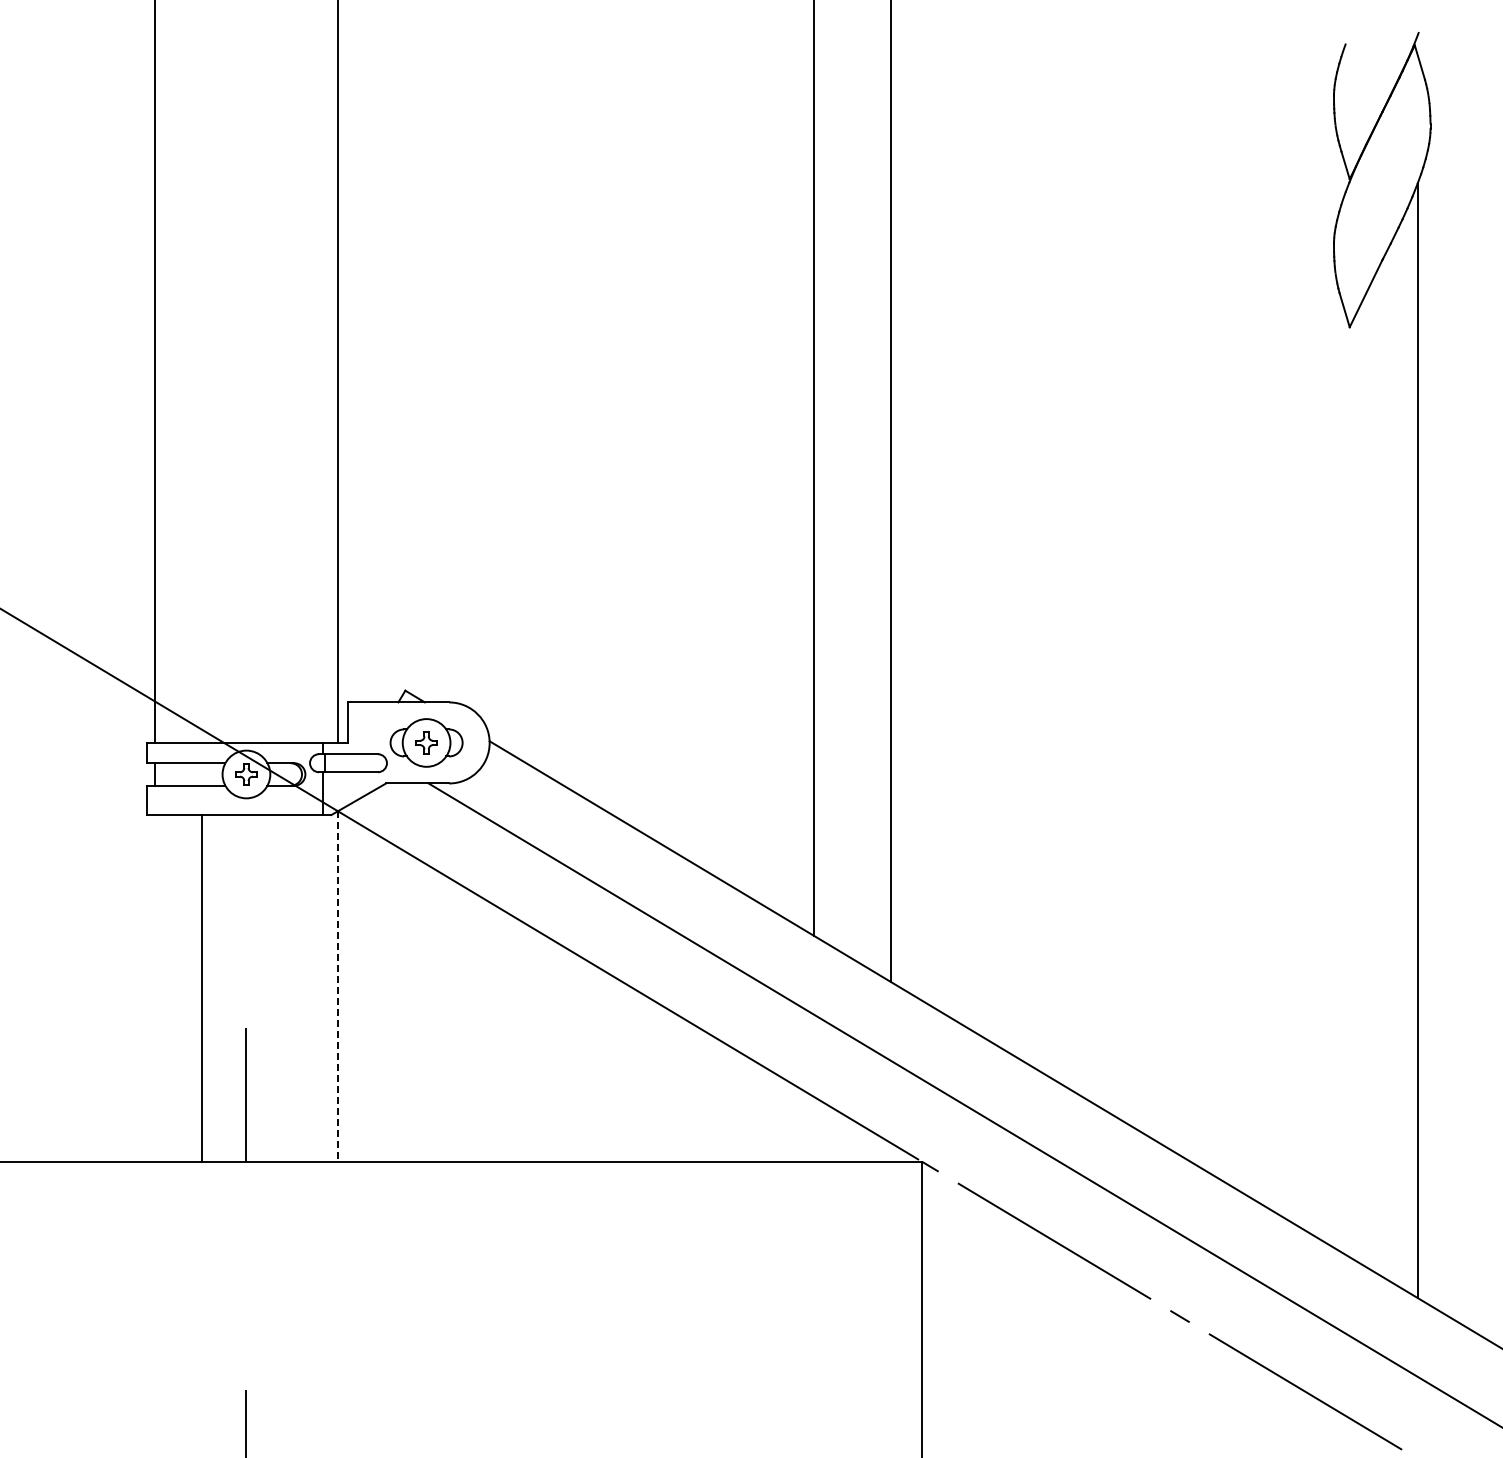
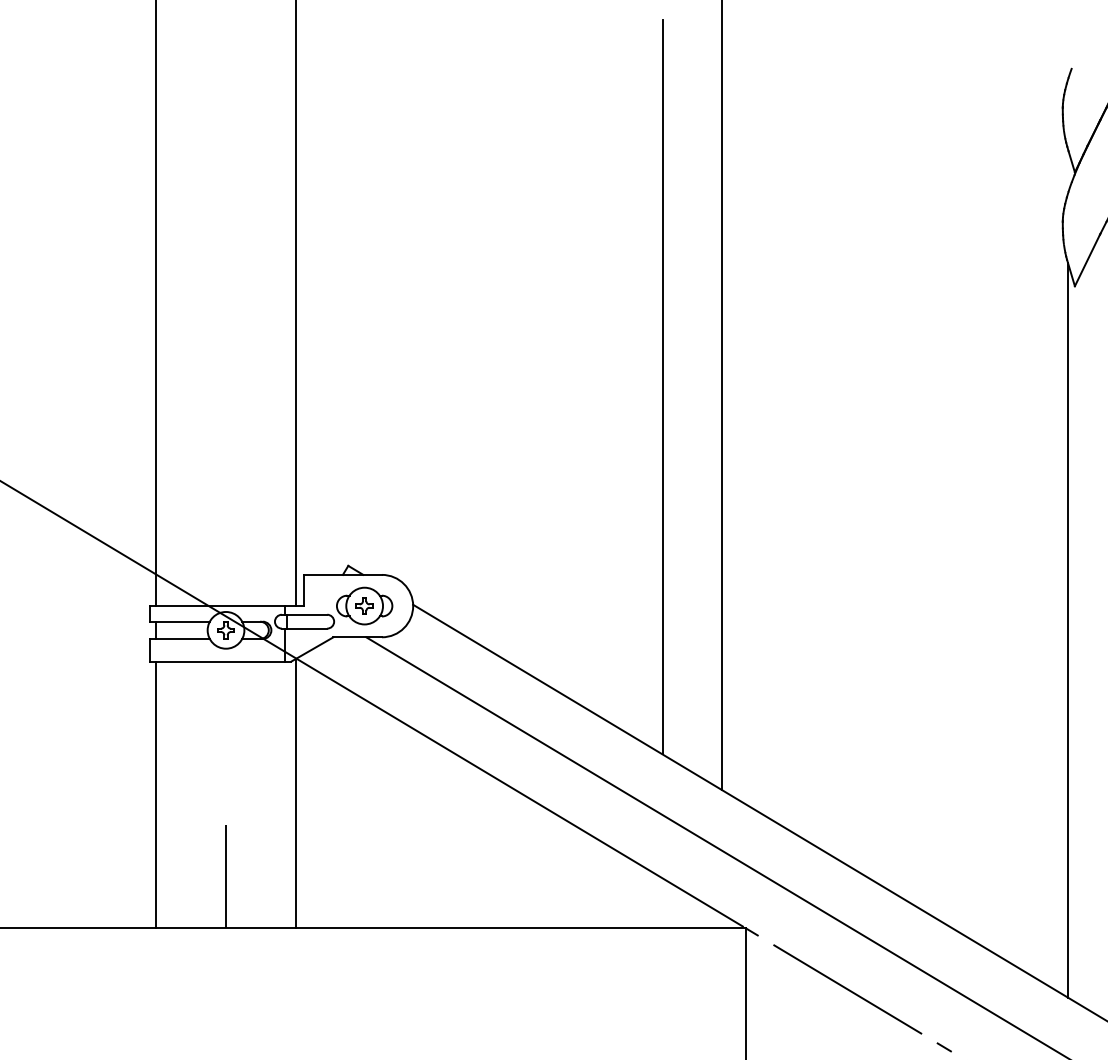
line: (1340, 774) -> (1067, 630), added
line: (337, 987) -> (296, 794), dashed -> solid
line: (202, 988) -> (156, 795), moved

